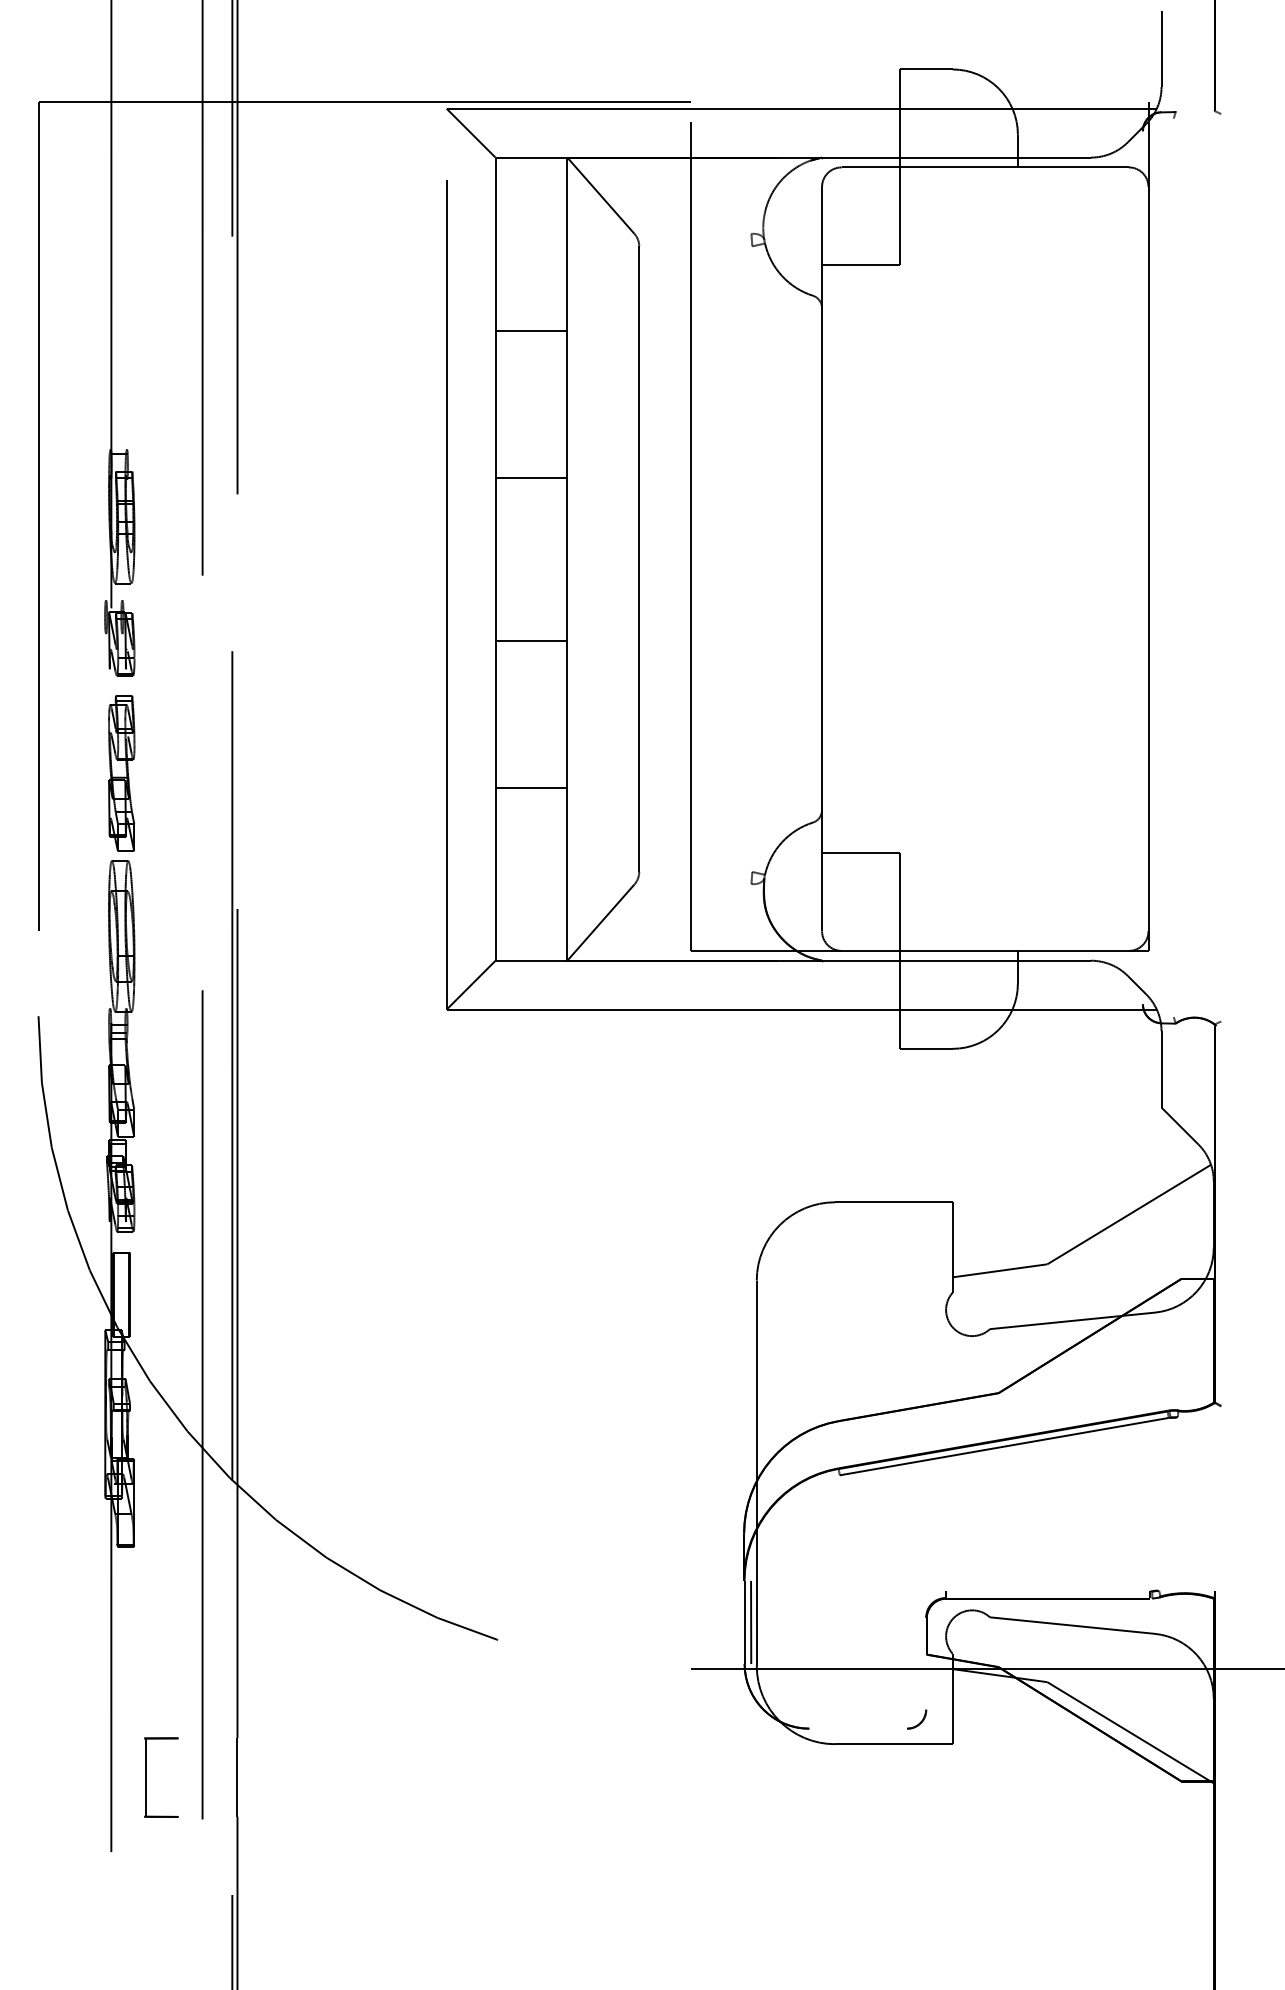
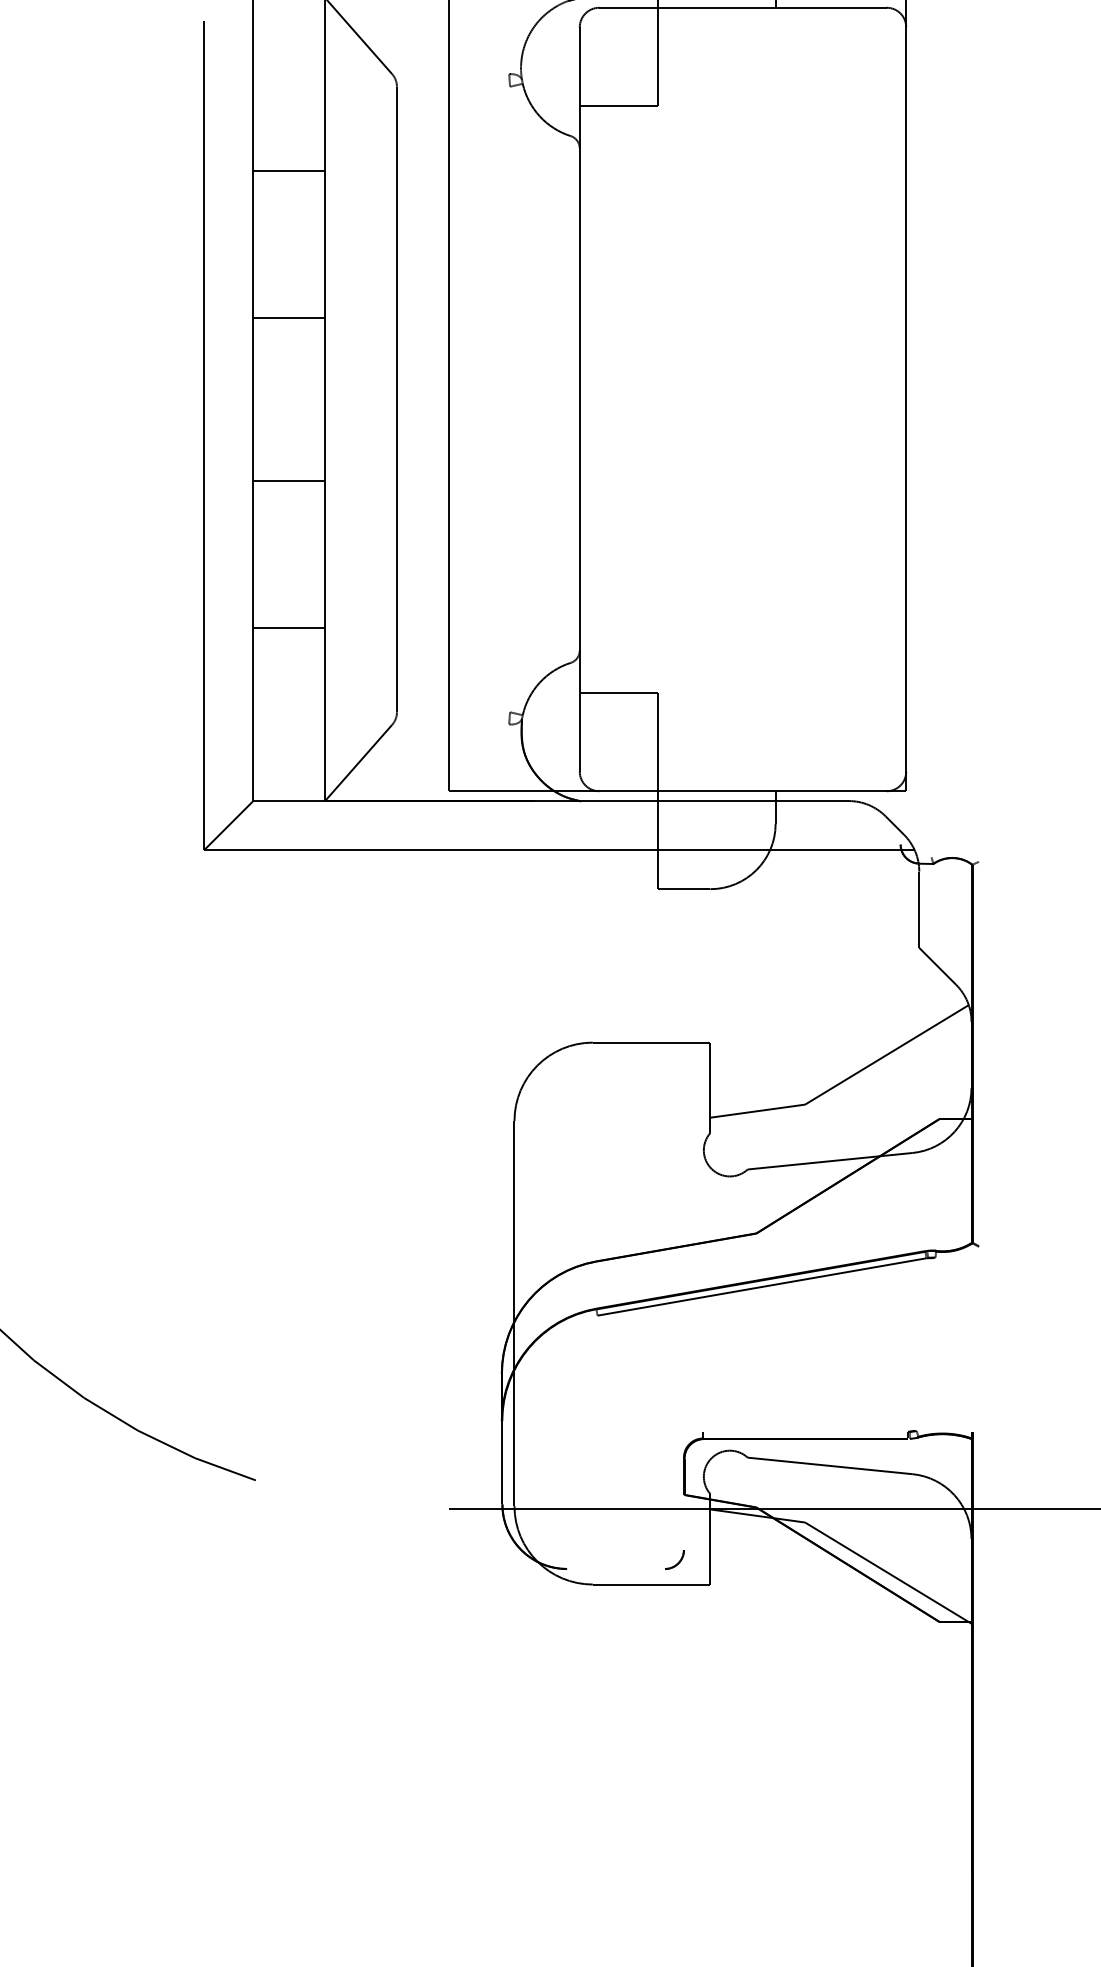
line: (751, 1622) -> (509, 1462), removed

